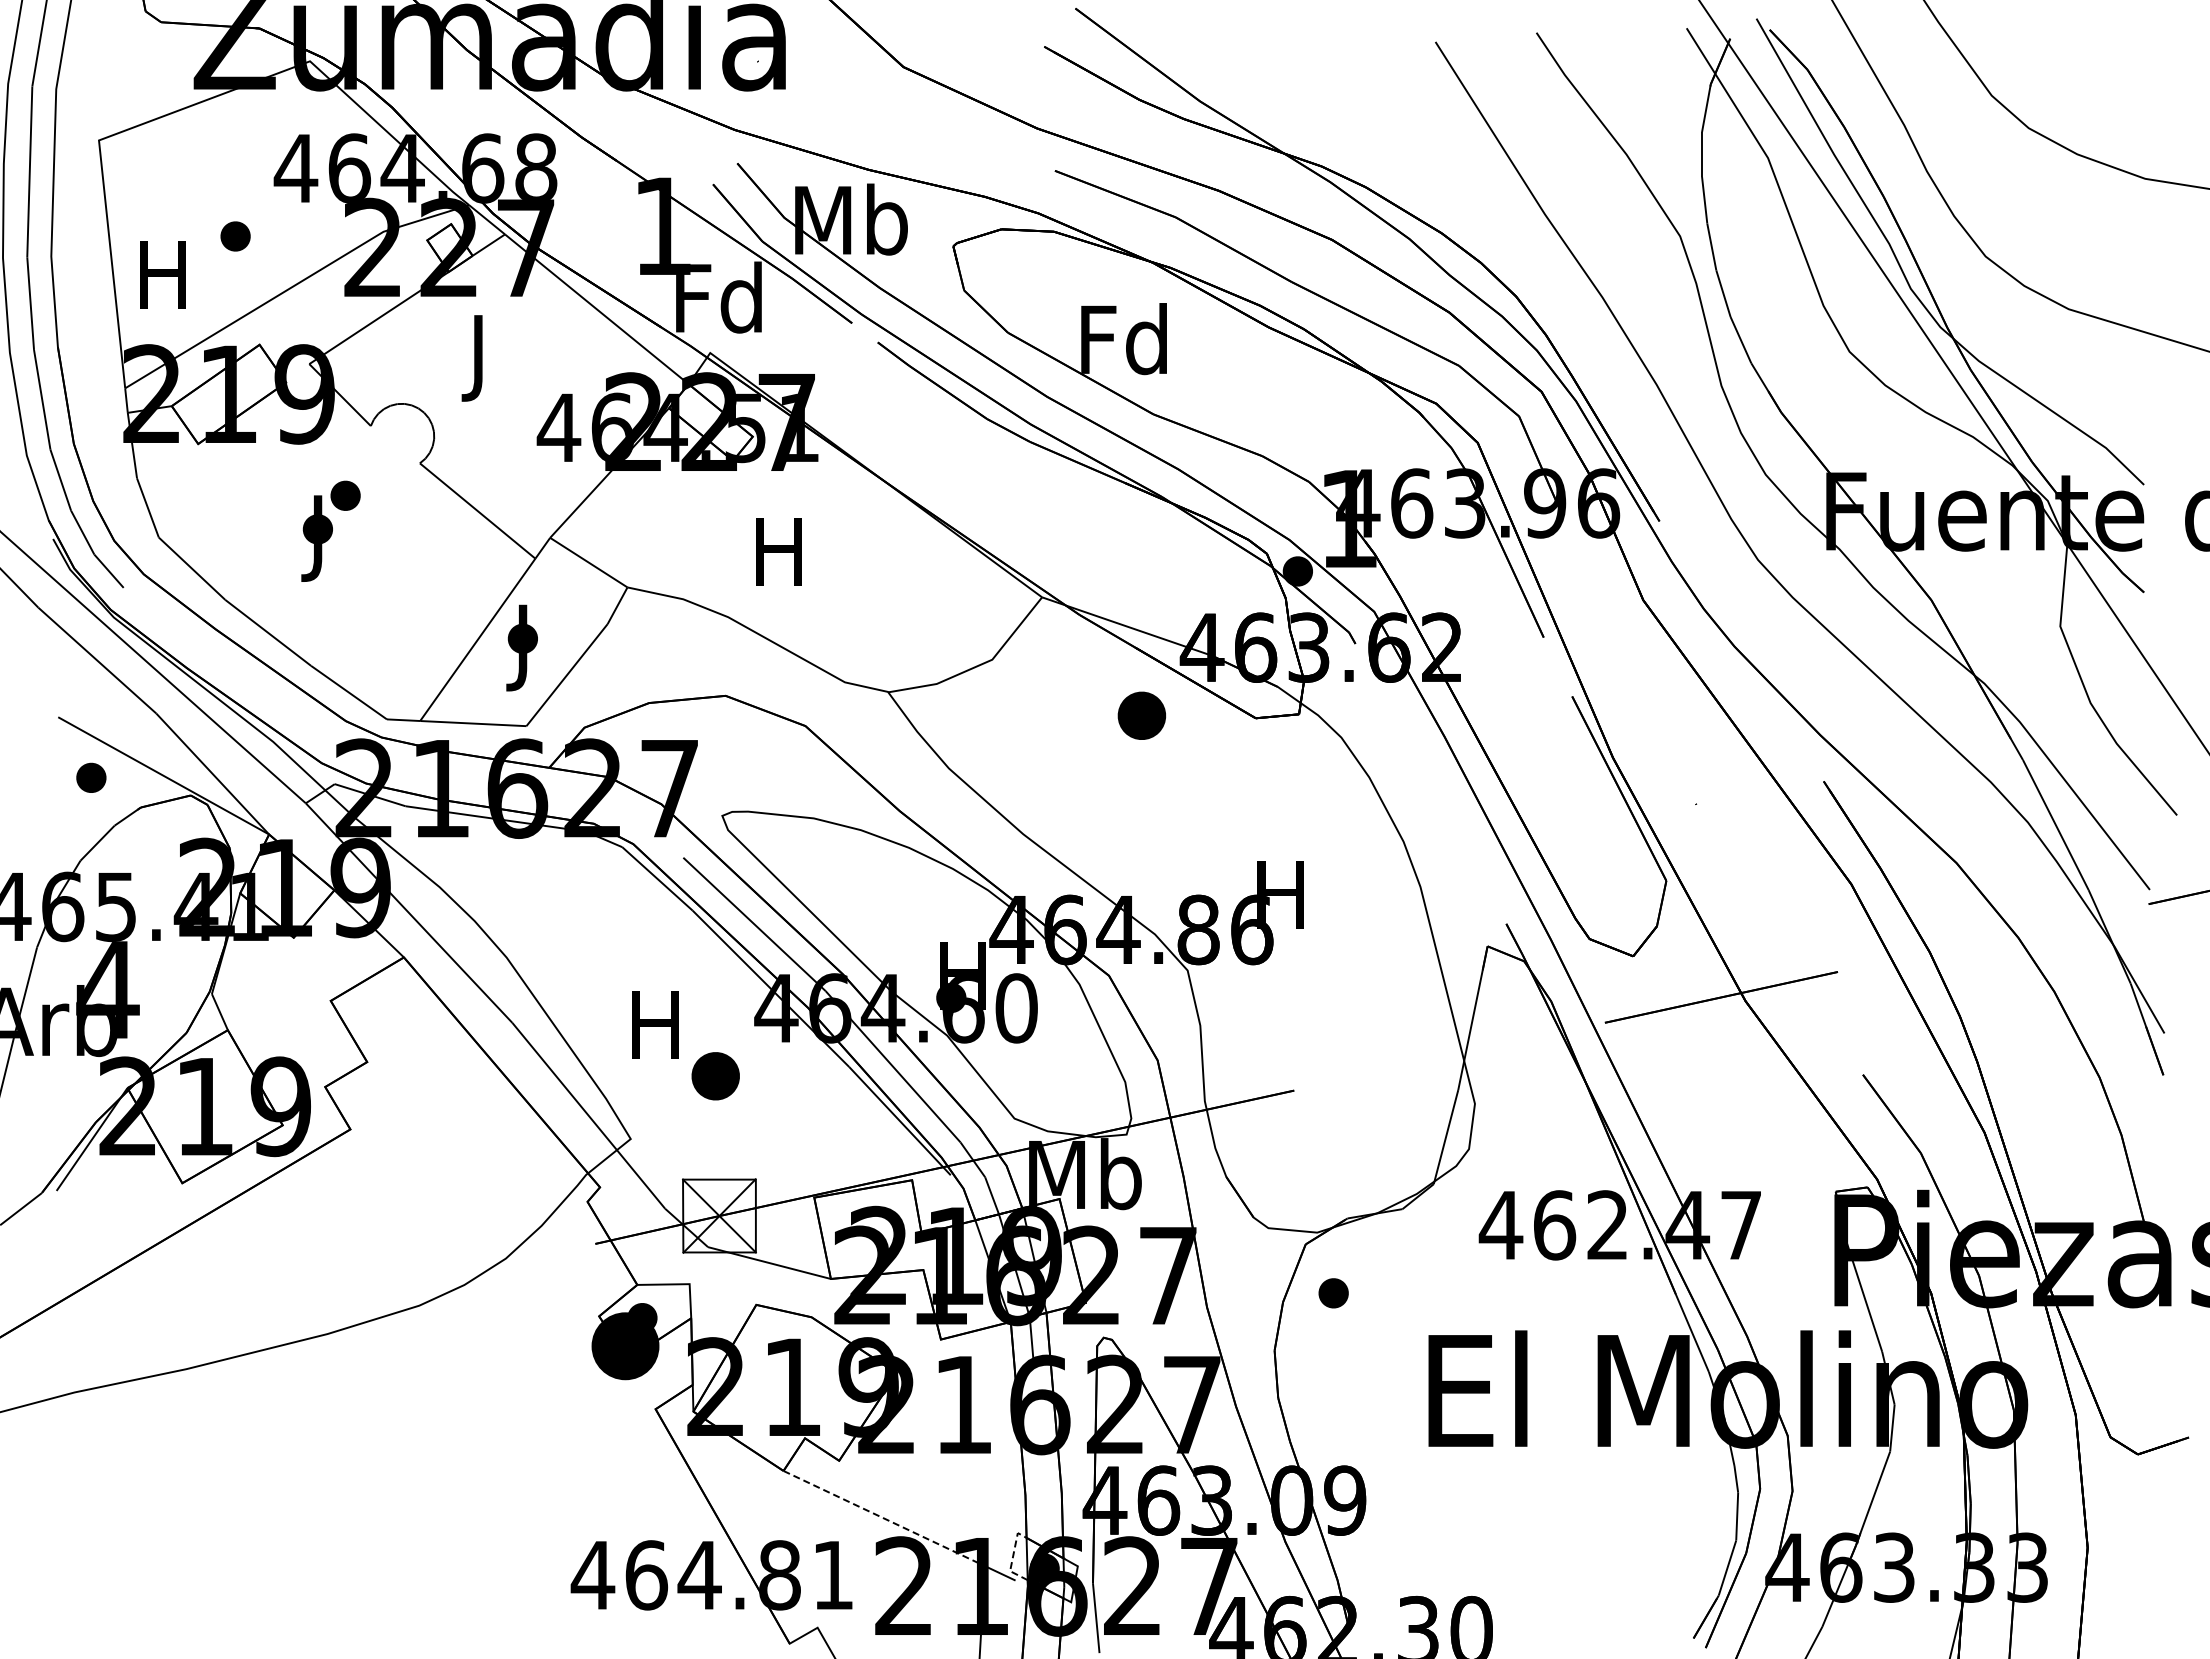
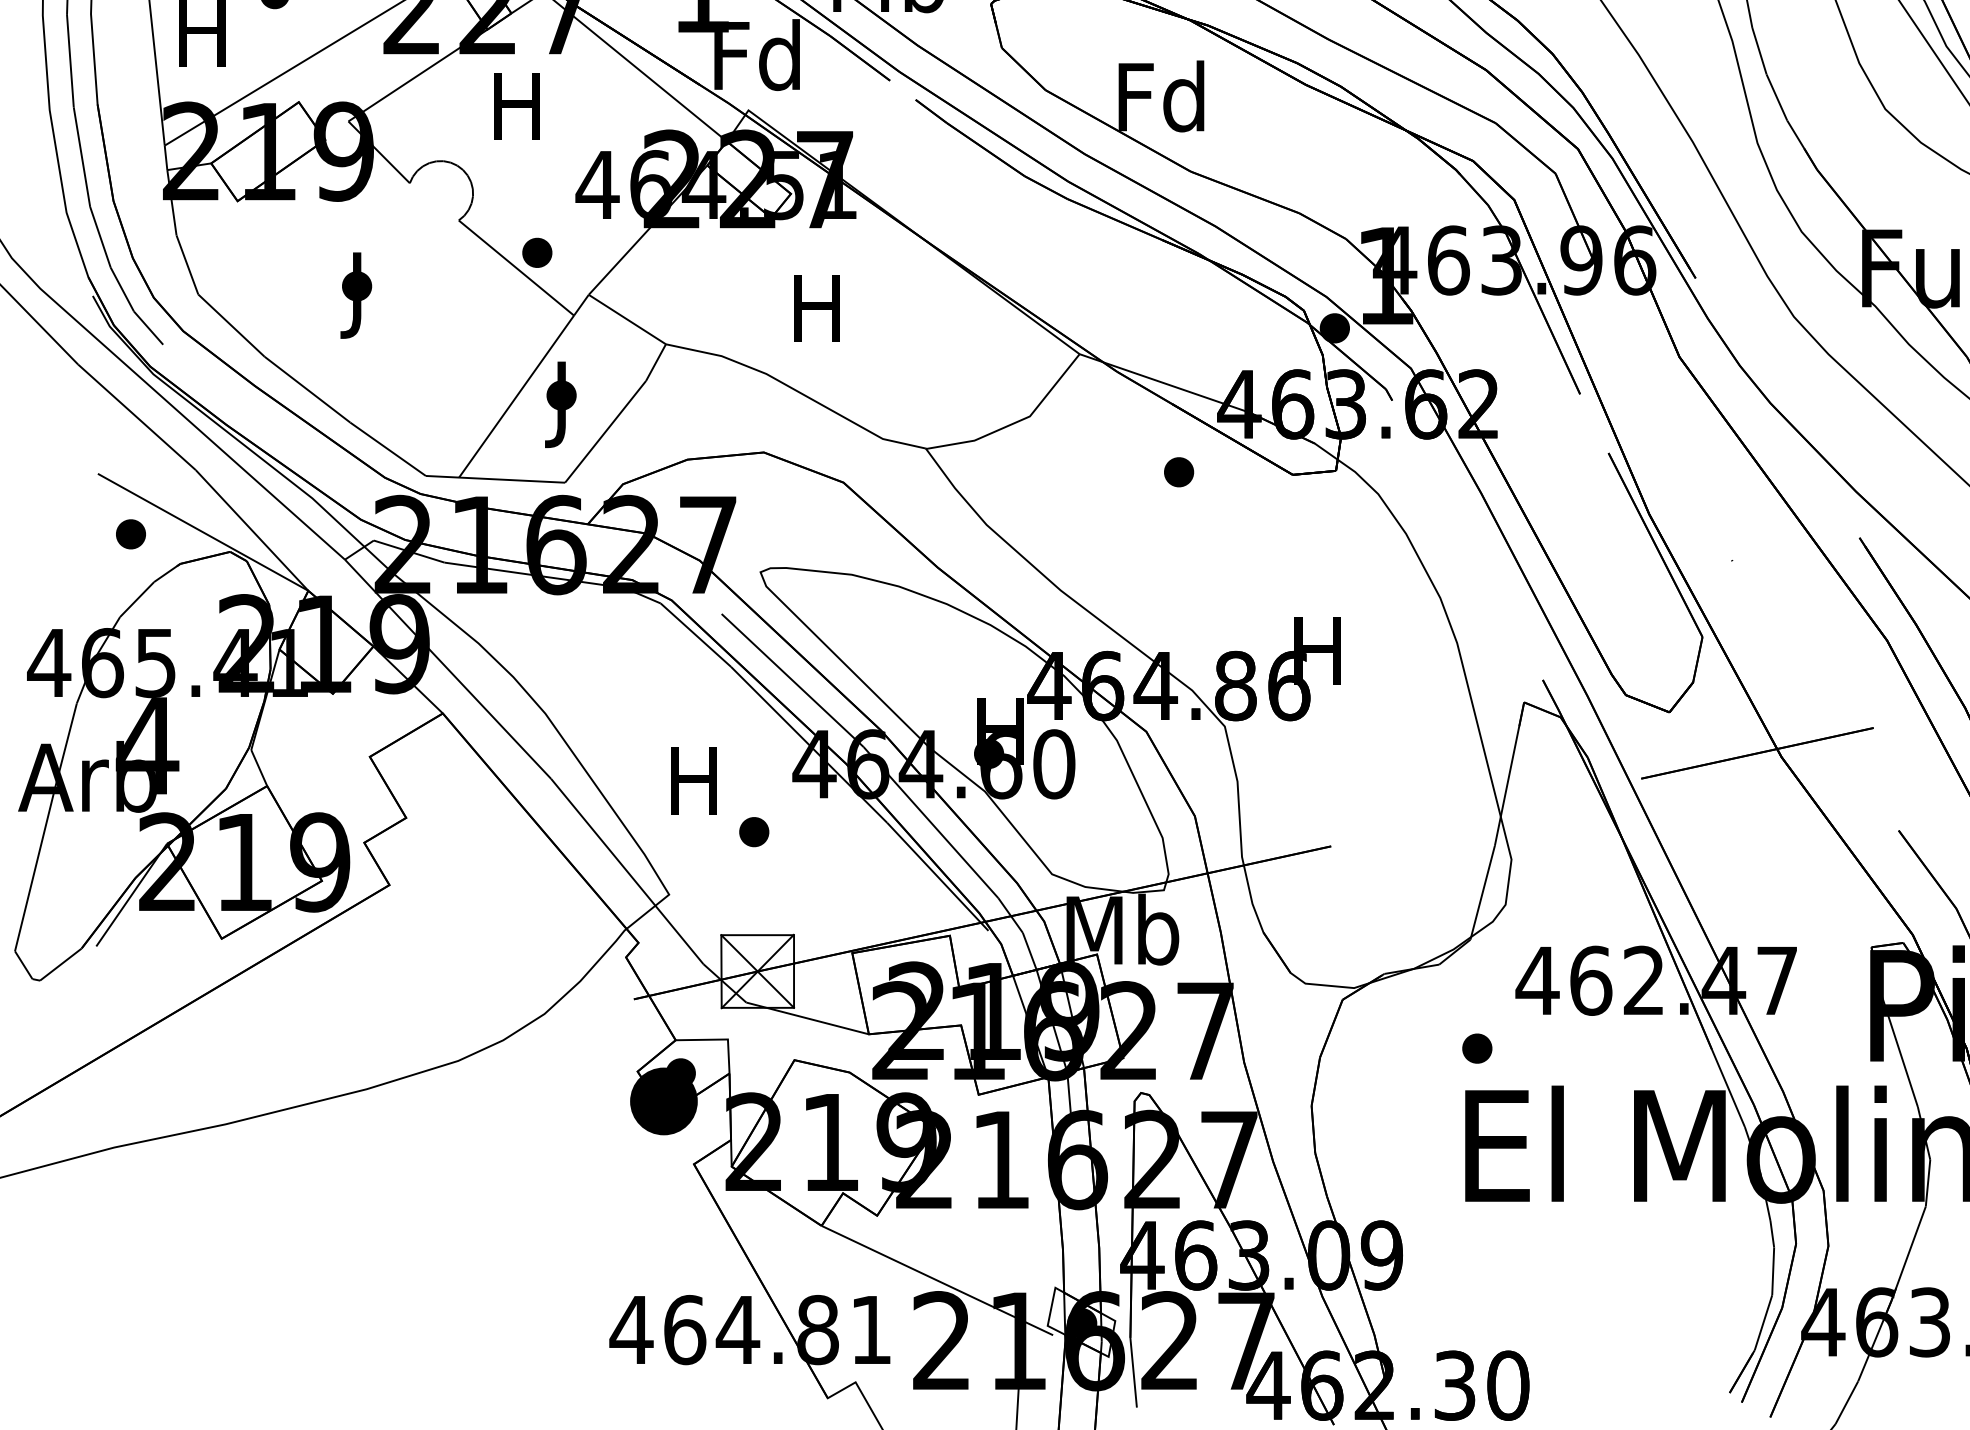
text: (478, 358) -> (517, 115), J -> H
part: (345, 495) -> (537, 252), moved
part: (1141, 715) -> (1178, 472), size x0.62
part: (716, 1076) -> (754, 832), size x0.62
part: (1333, 1293) -> (1477, 1048), moved
line: (884, 1518) -> (922, 1273), dashed -> solid
line: (1013, 1556) -> (1051, 1311), dashed -> solid

